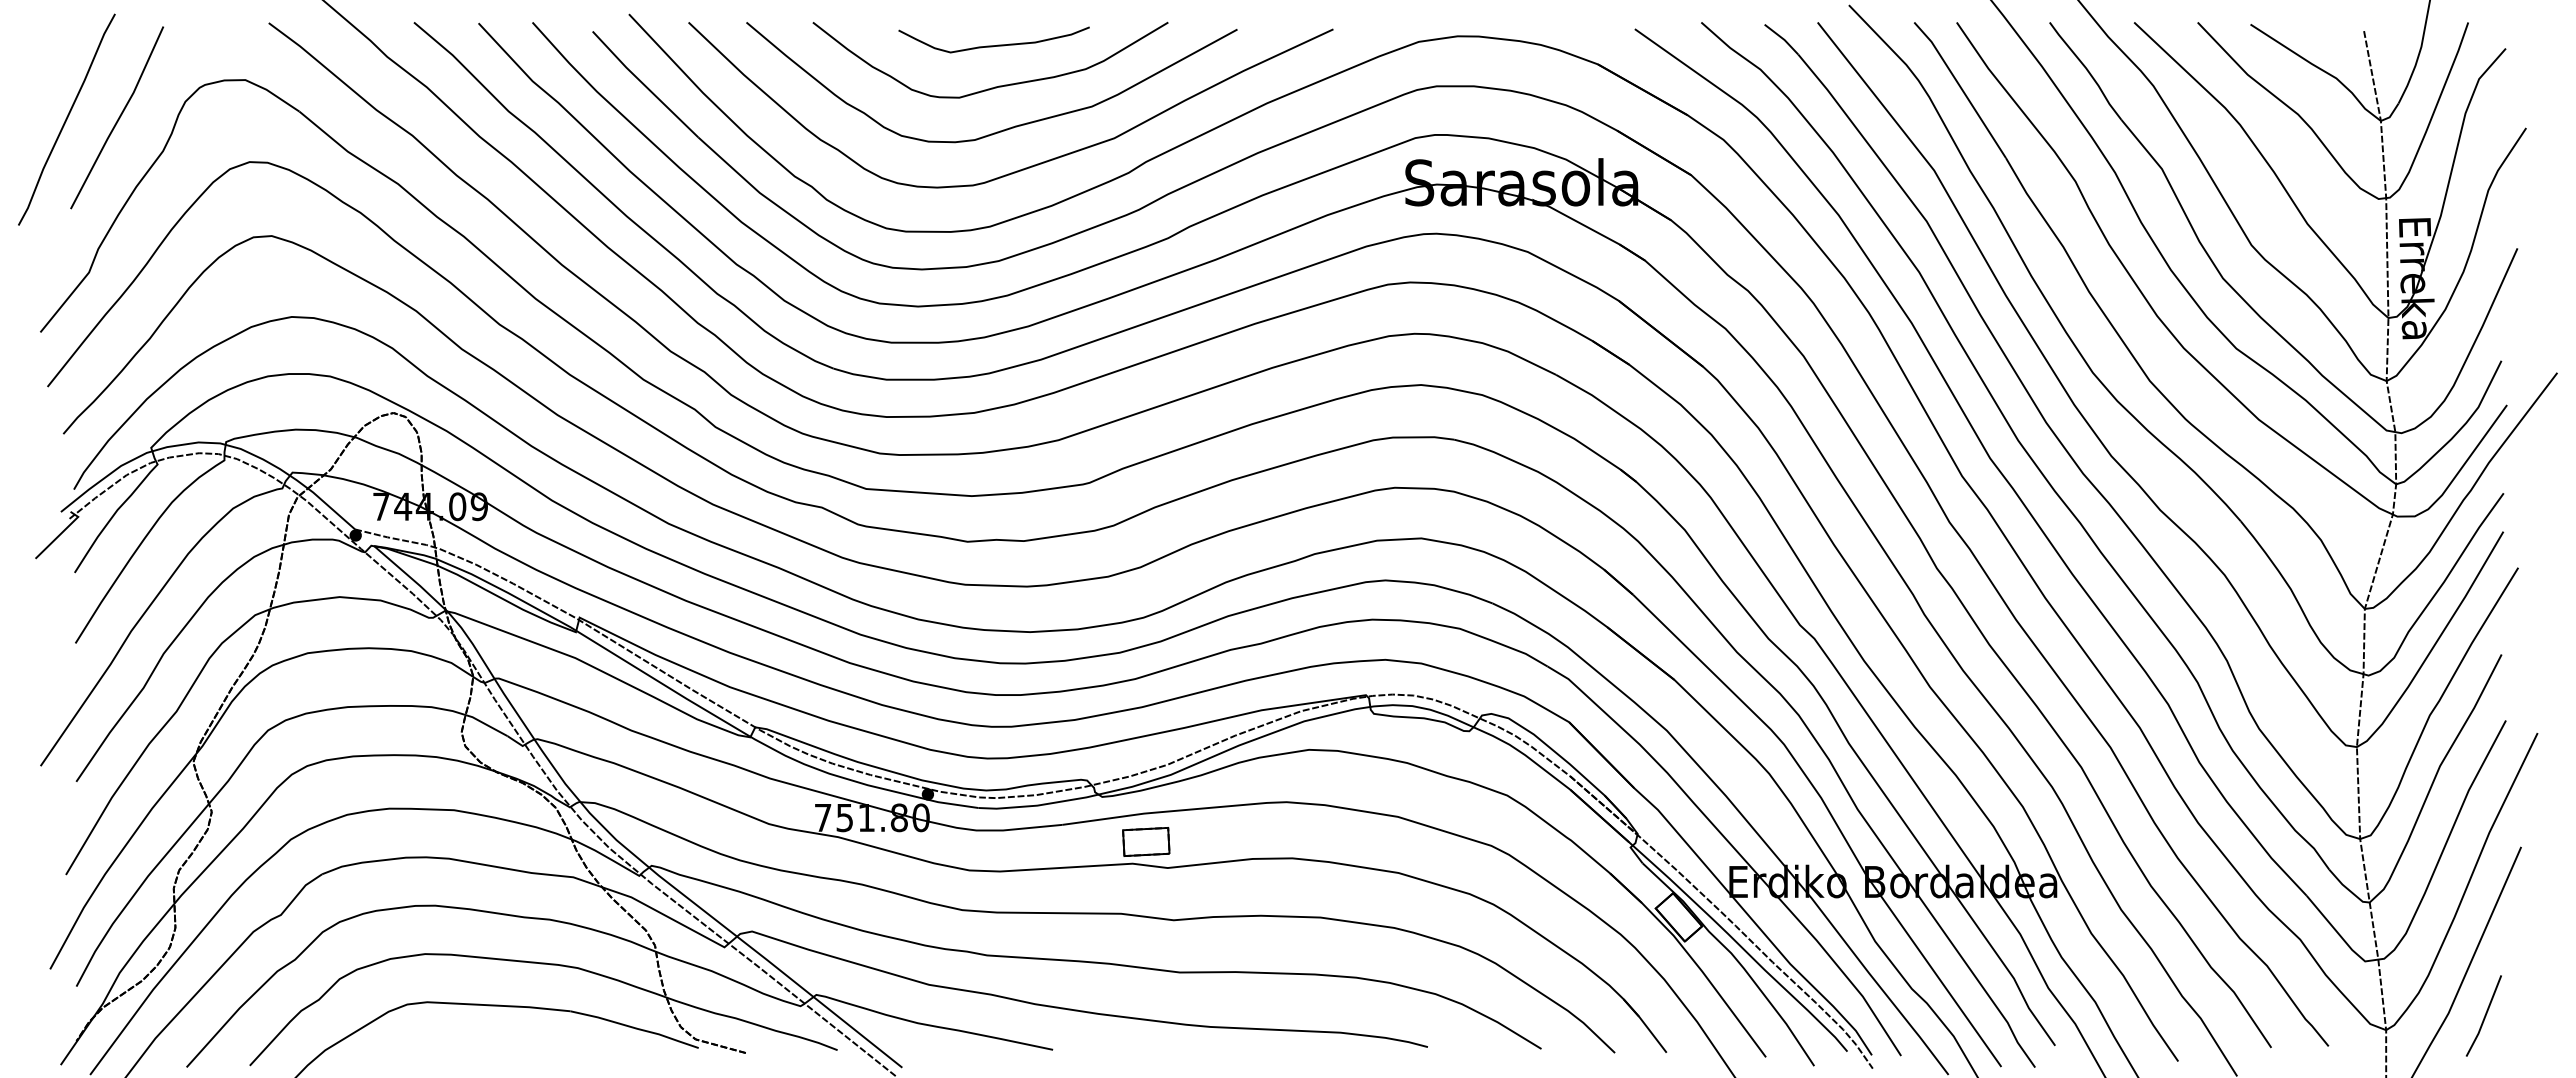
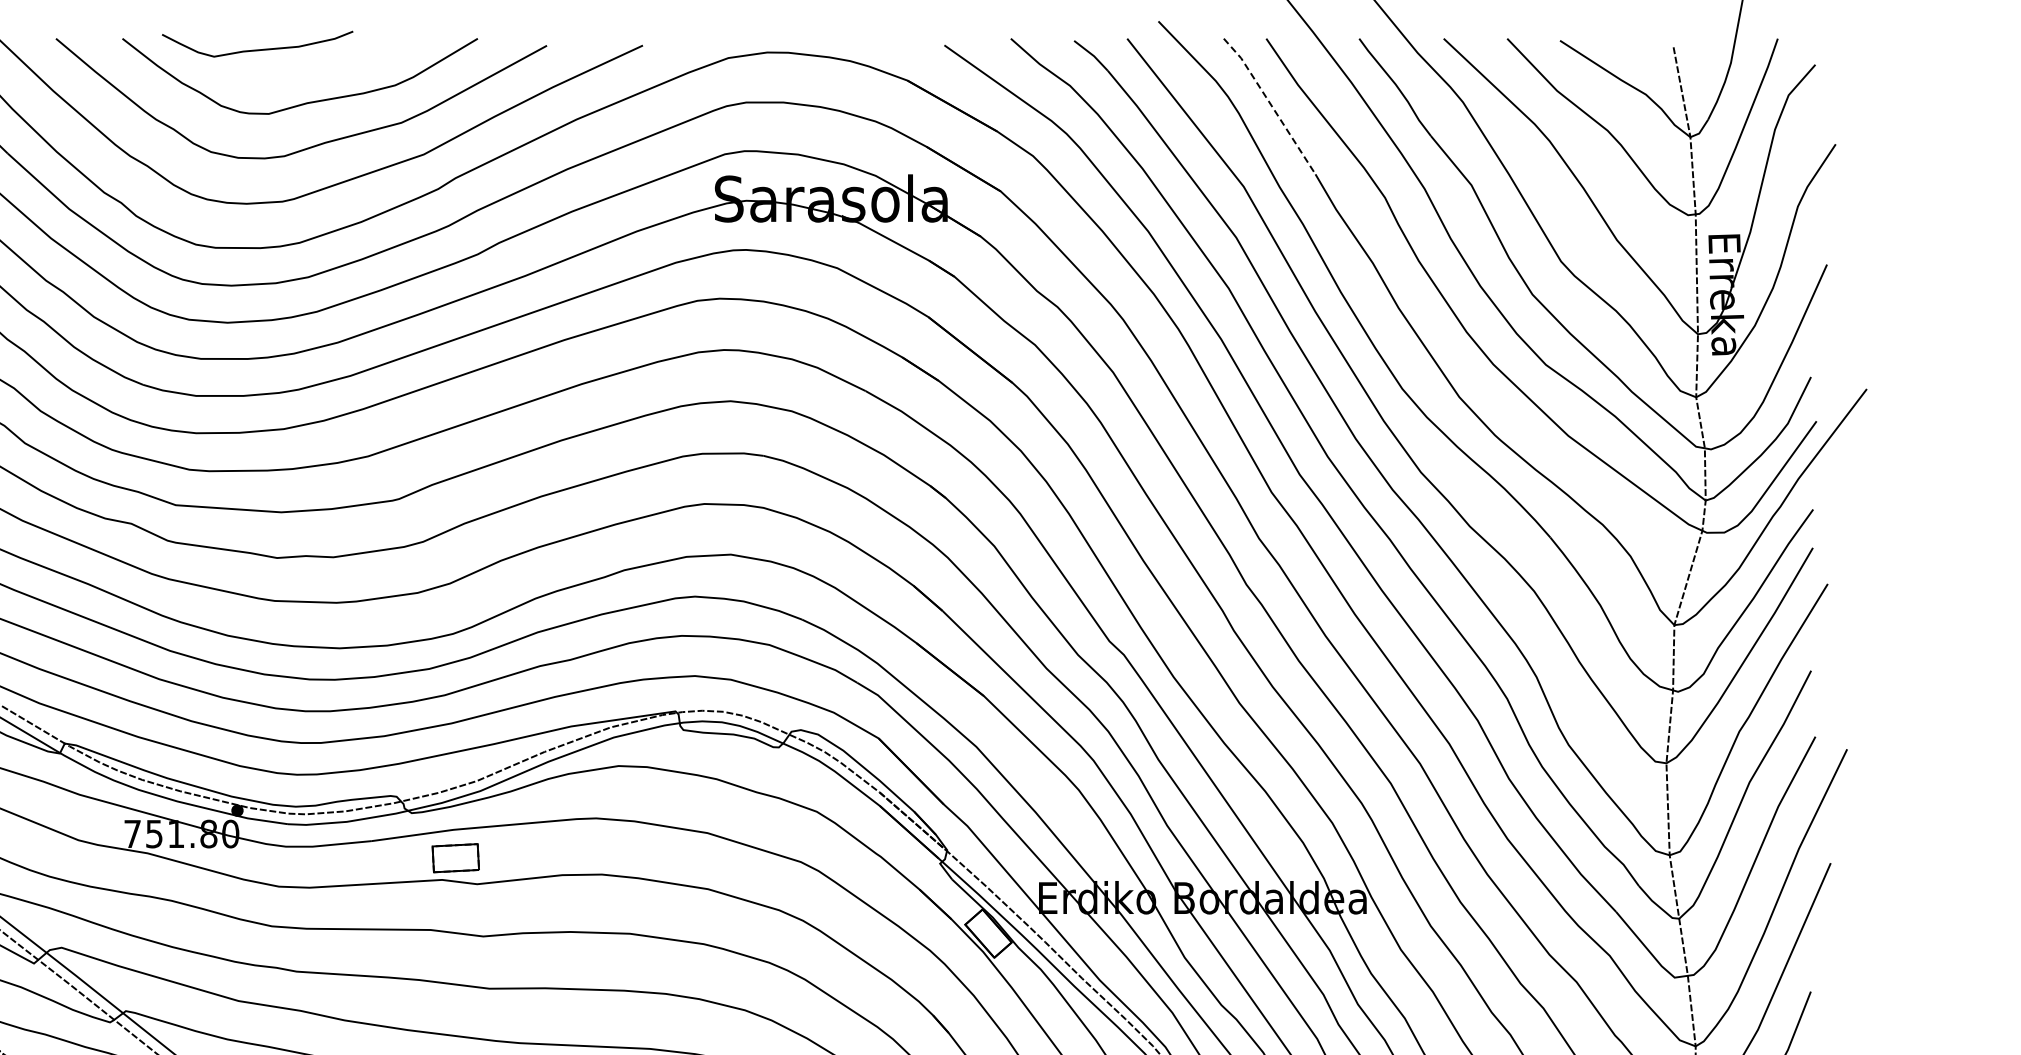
curve: (993, 45) -> (257, 49), moved
line: (1961, 88) -> (1271, 104), solid -> dashed

